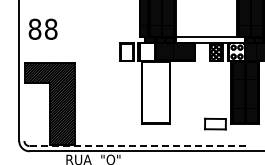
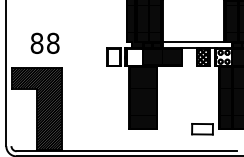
text: (42, 28) -> (44, 42), moved
hatch: (155, 92) -> (142, 97), added
line: (140, 146) -> (127, 151), dashed -> solid

